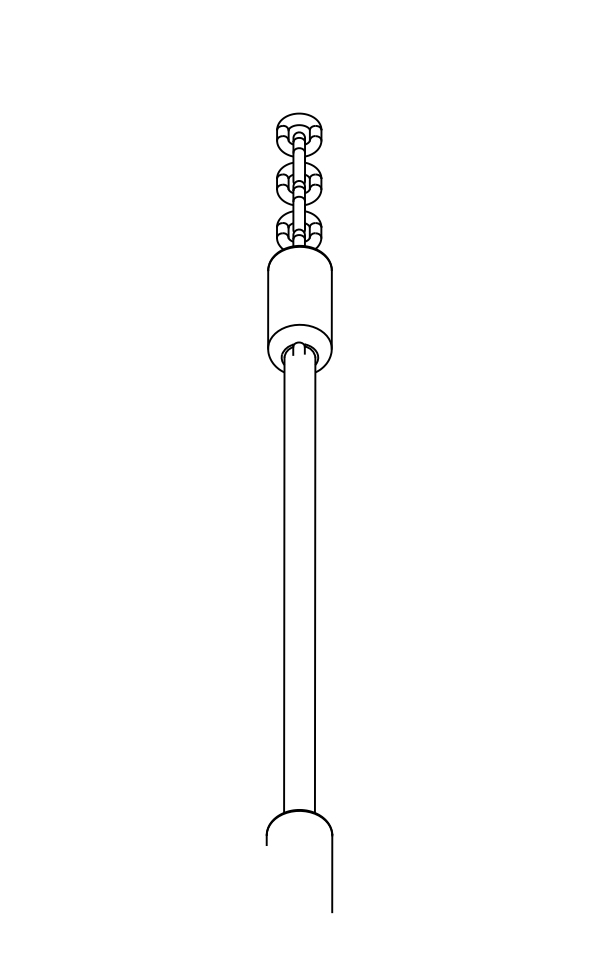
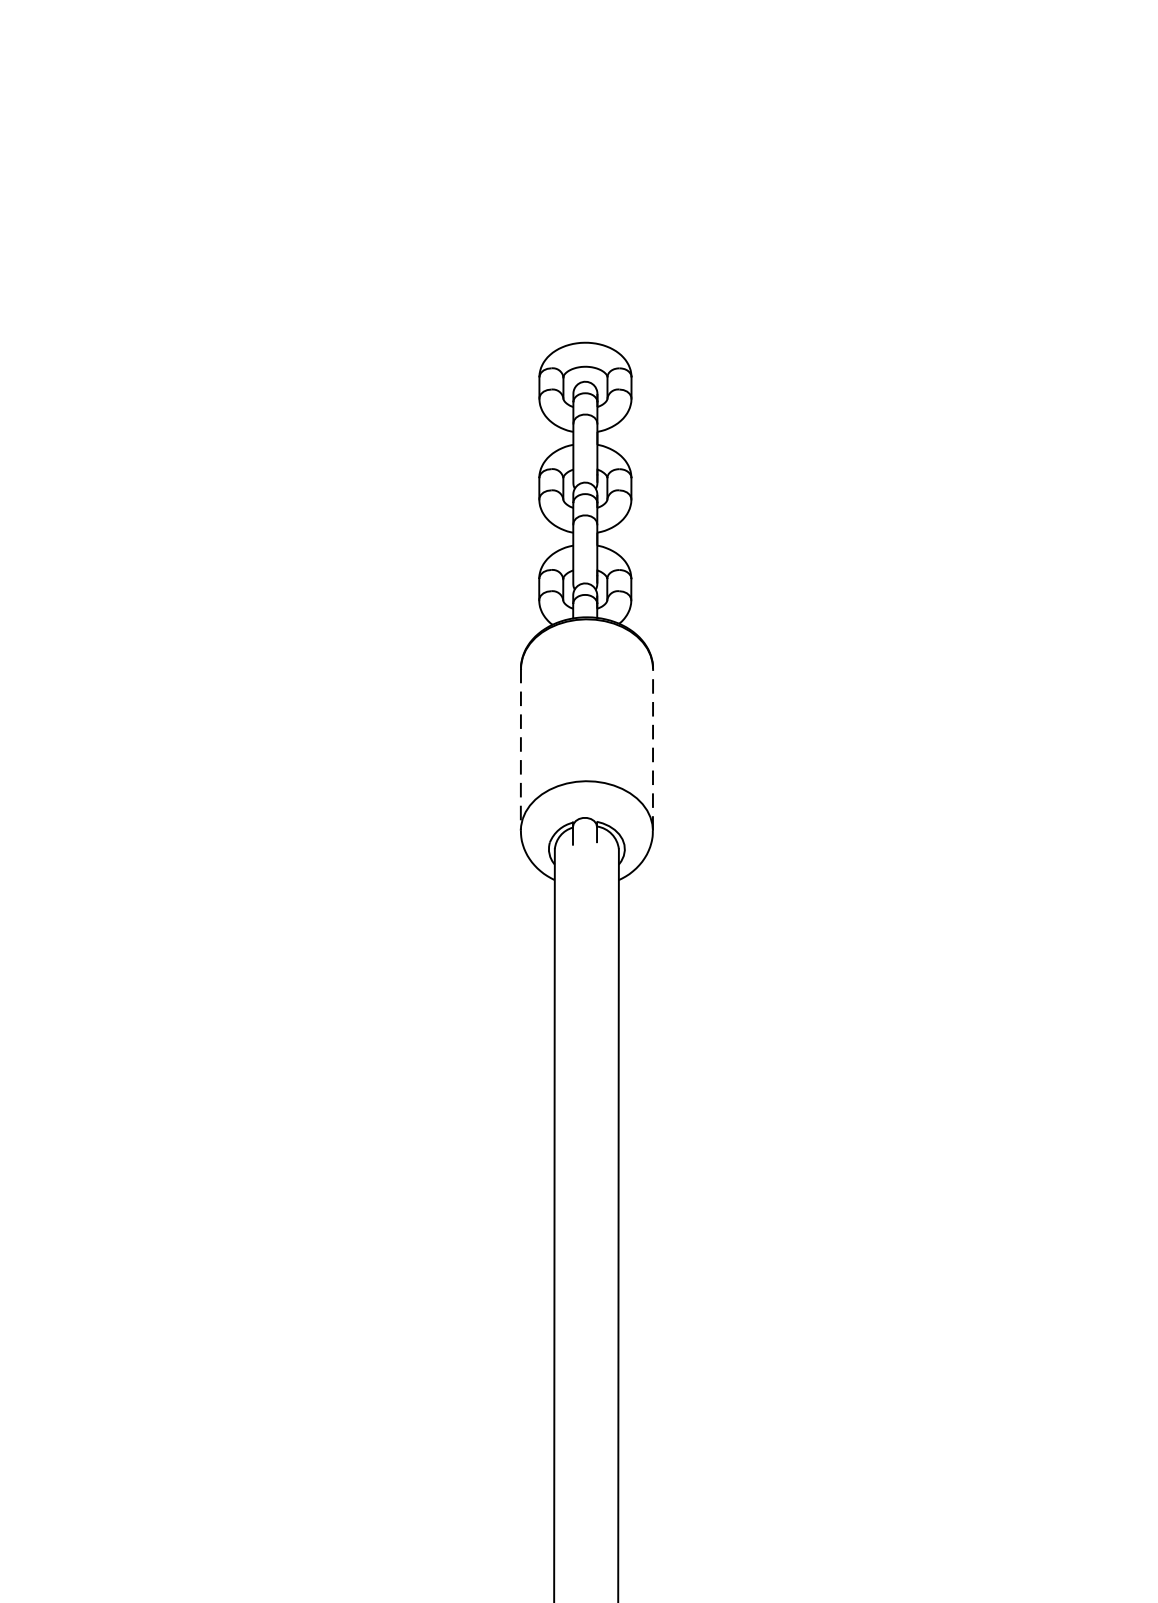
line: (268, 309) -> (521, 749), solid -> dashed
line: (331, 309) -> (652, 749), solid -> dashed

